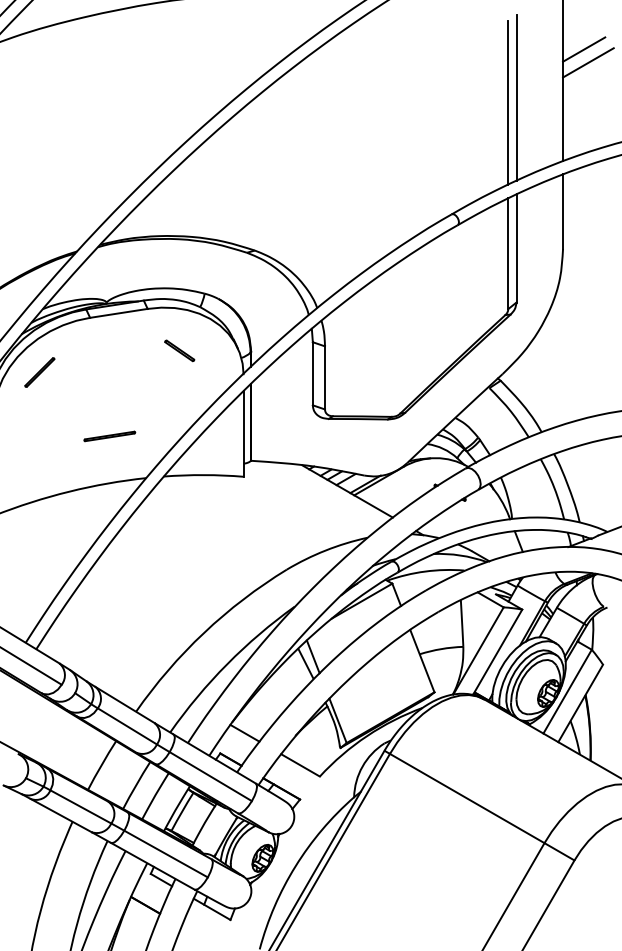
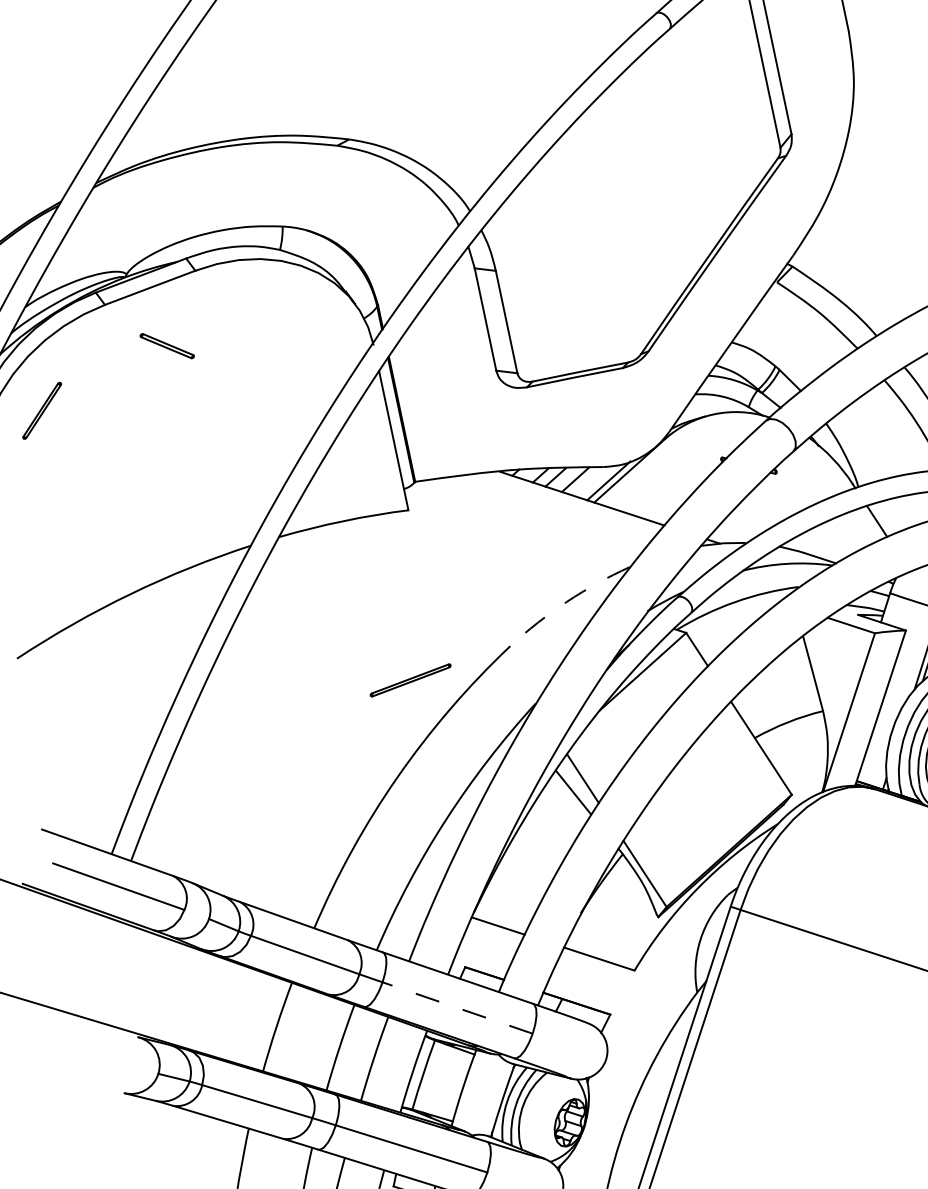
part: (179, 350) -> (166, 345), moved
line: (109, 436) -> (410, 680), moved
arc: (325, 550) -> (566, 601), solid -> dashed
line: (210, 776) -> (457, 1007), solid -> dashed

